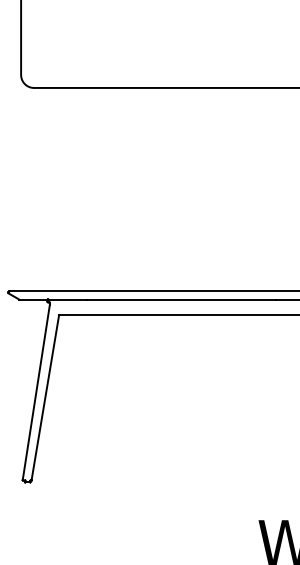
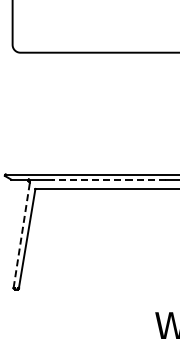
line: (180, 299) -> (108, 179), solid -> dashed
line: (35, 390) -> (21, 234), solid -> dashed

